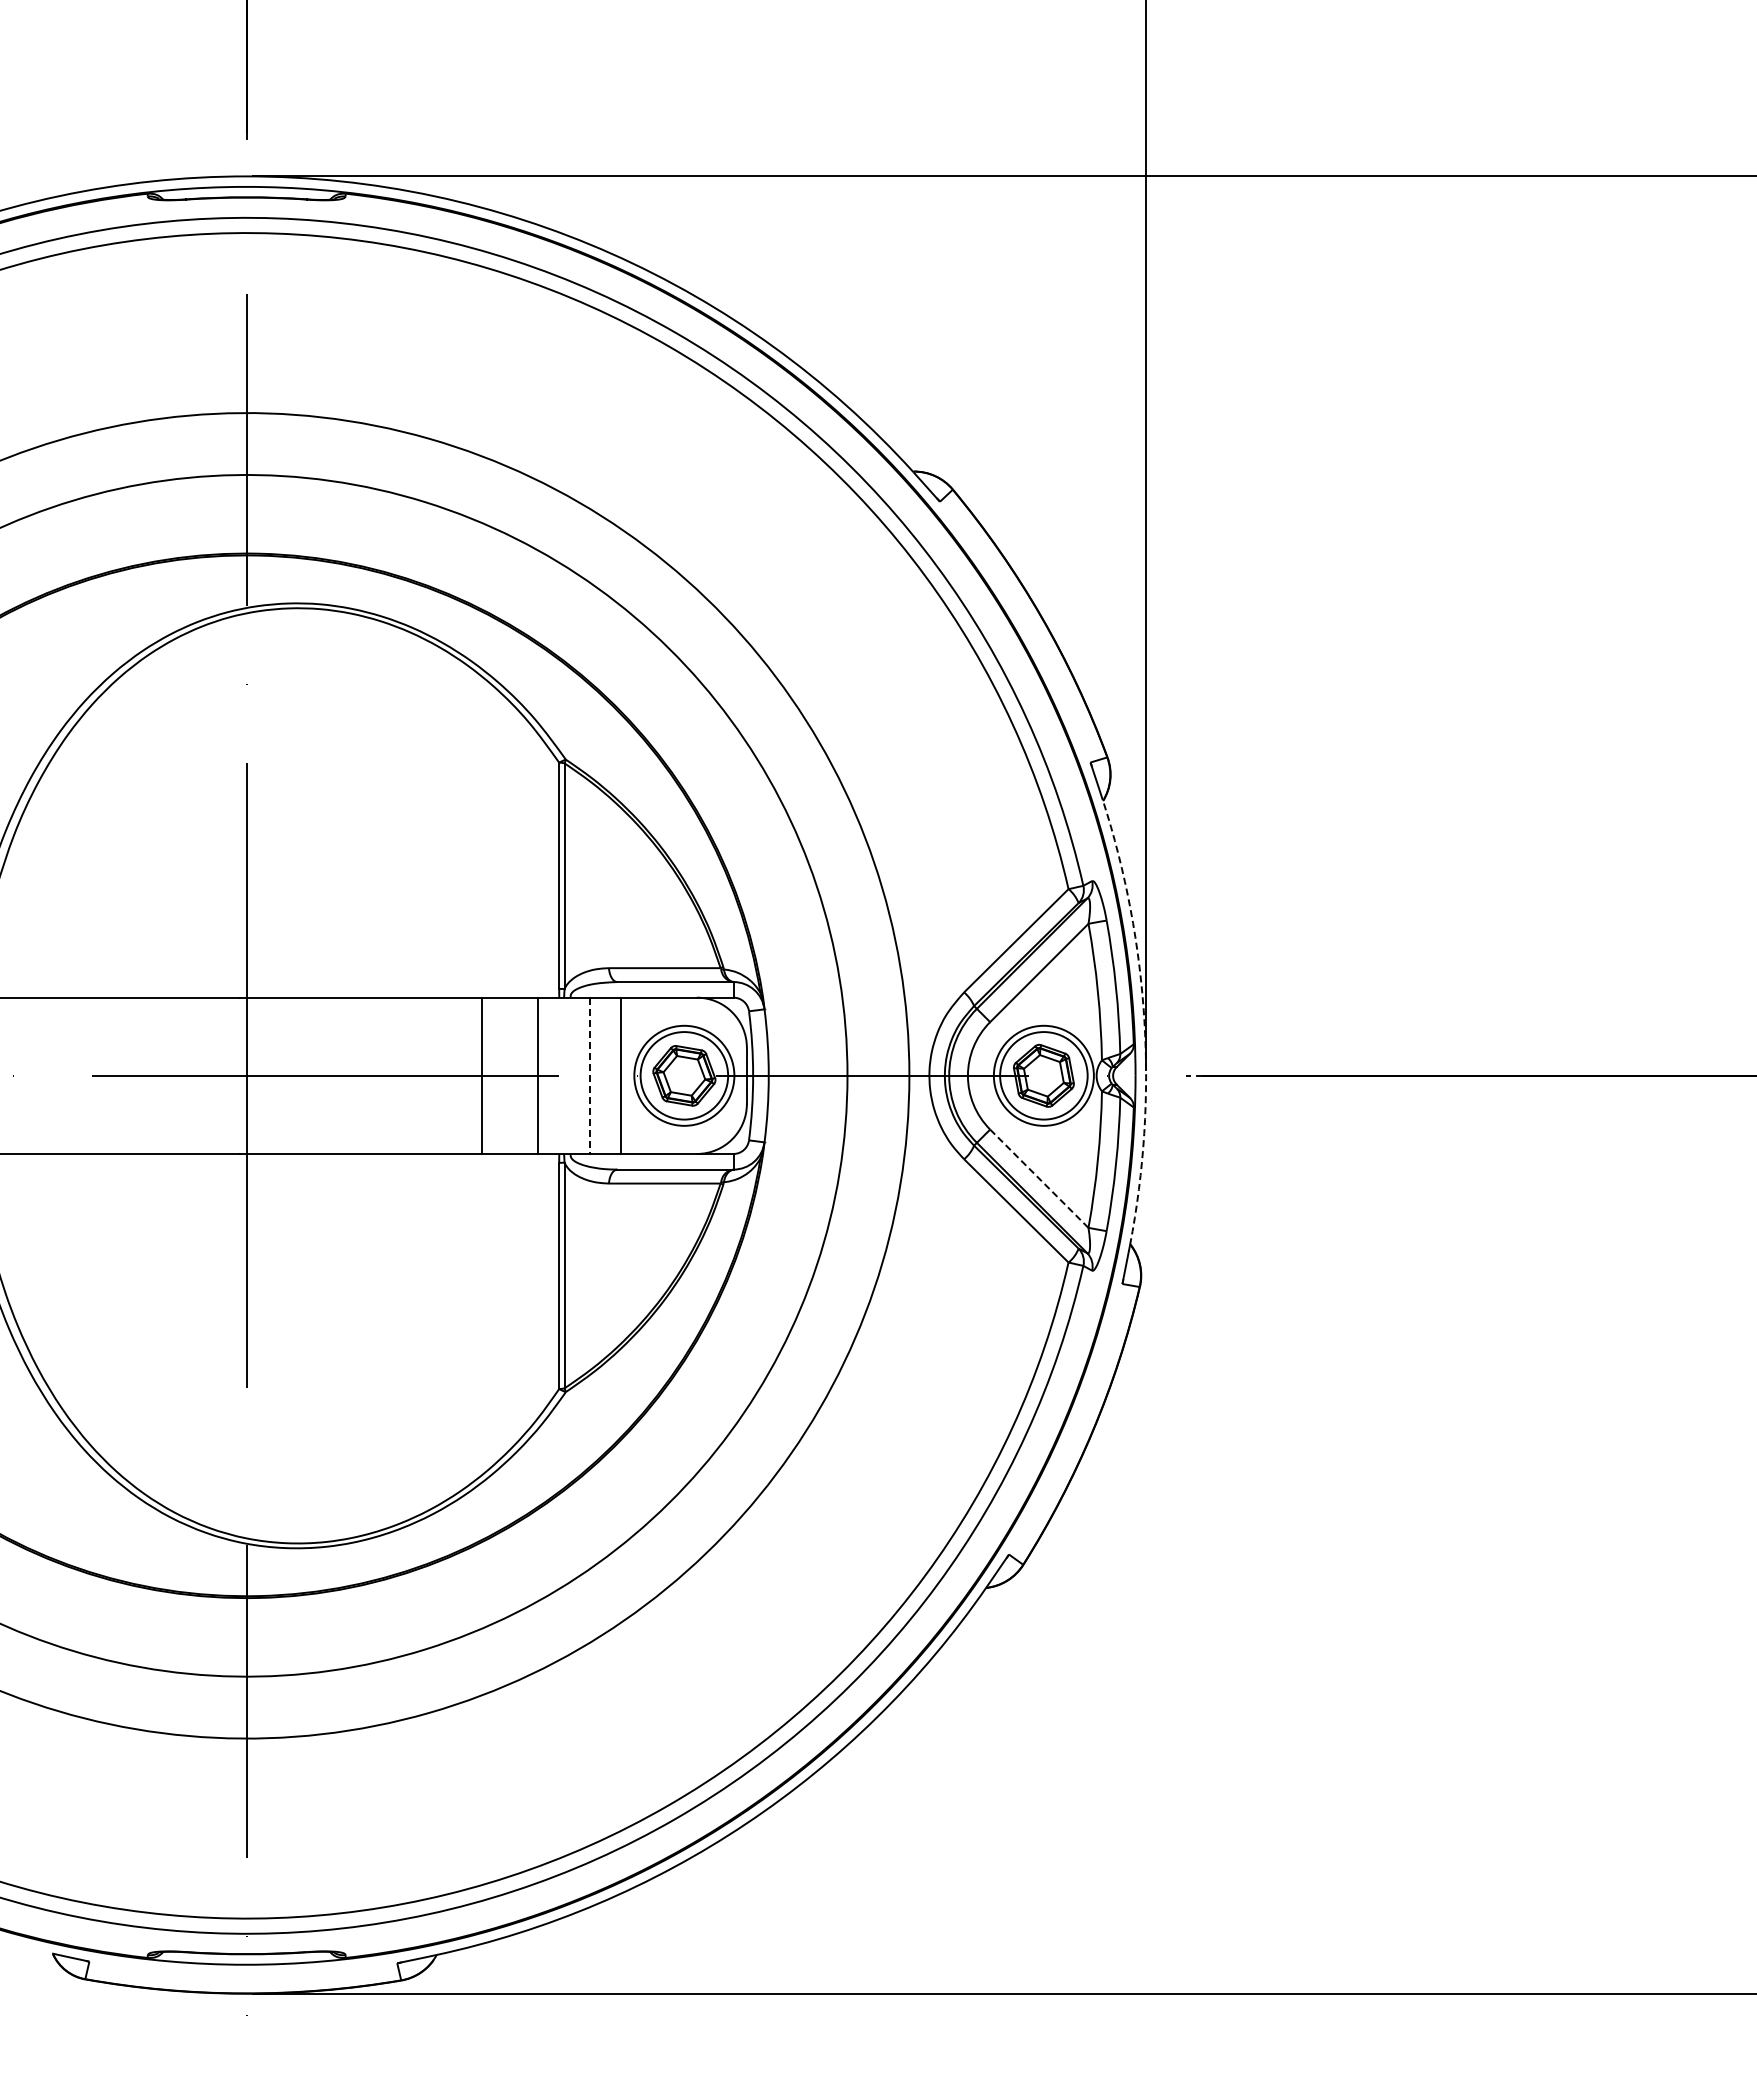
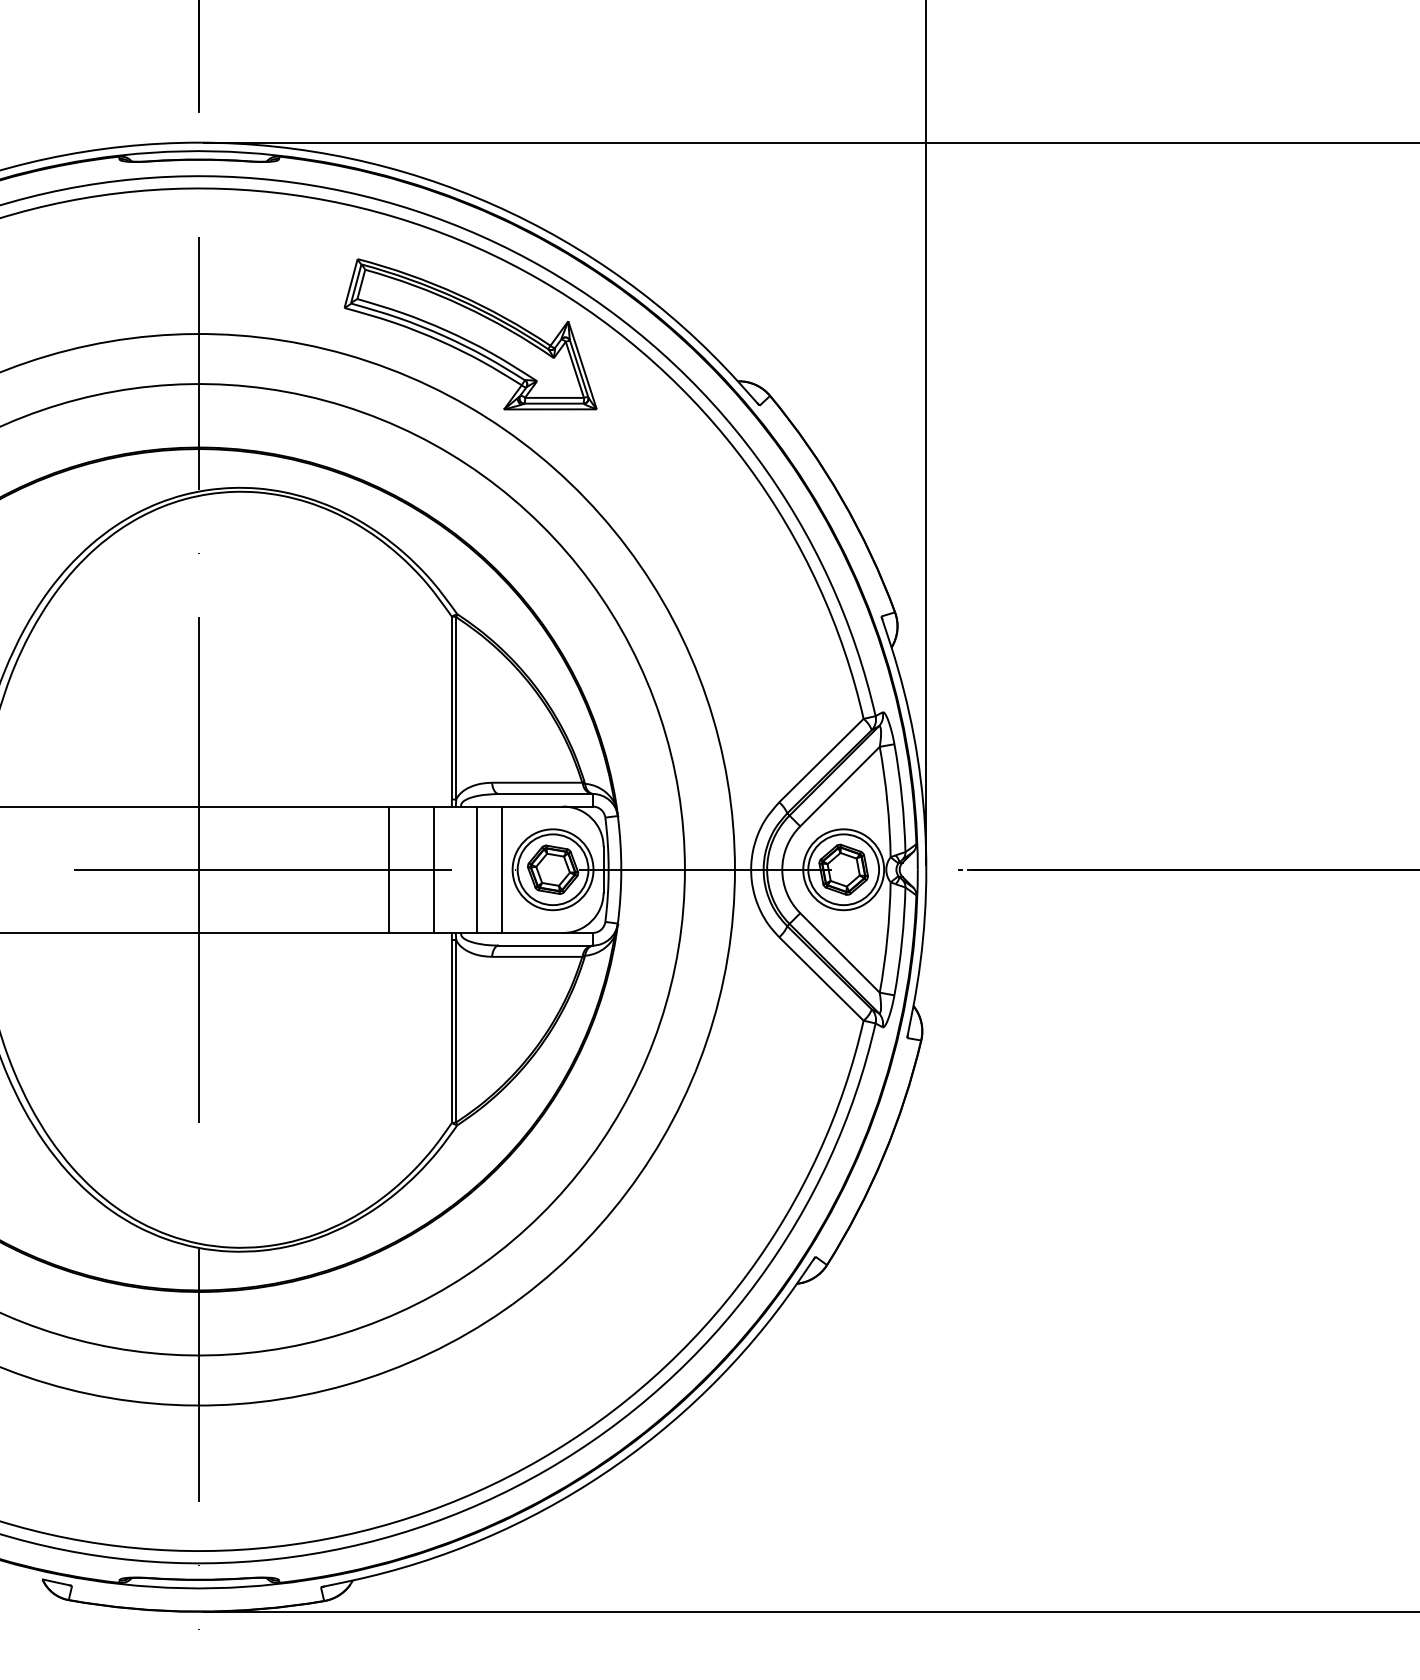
part: (582, 413) -> (470, 334), added
arc: (1144, 1020) -> (925, 825), dashed -> solid
line: (590, 1076) -> (477, 870), dashed -> solid
line: (1039, 1178) -> (840, 952), dashed -> solid

